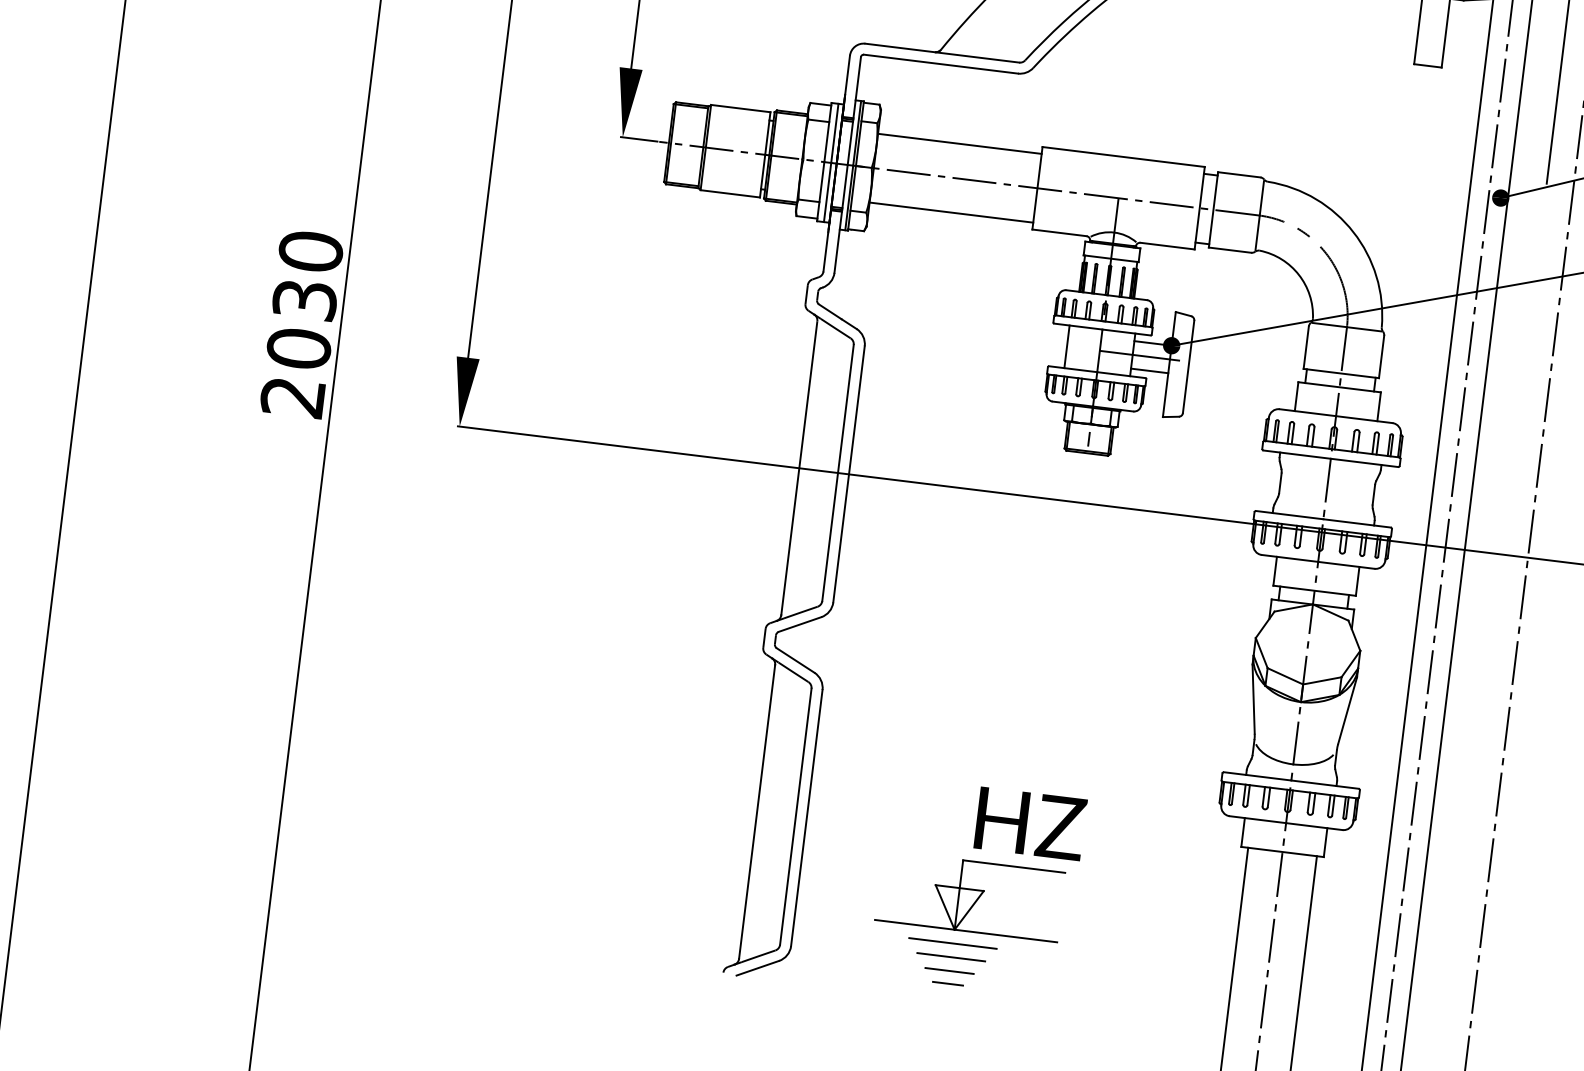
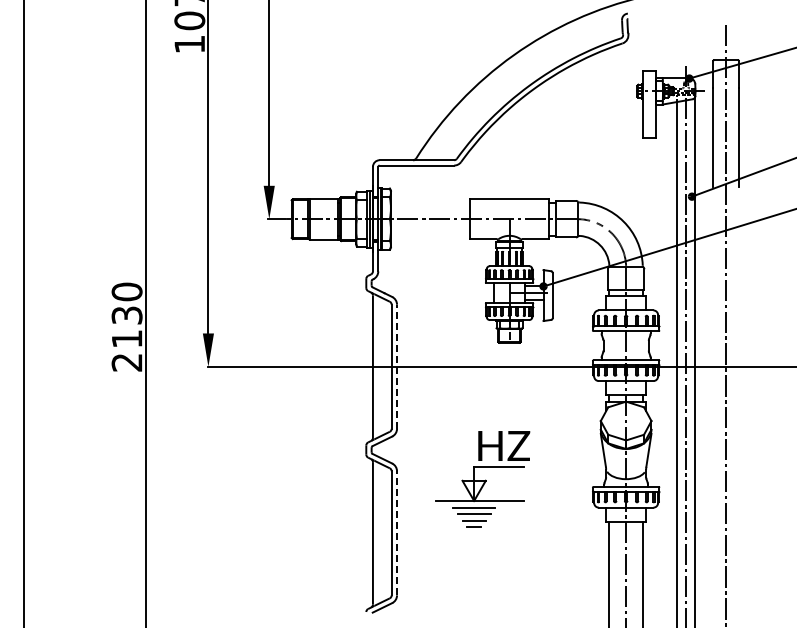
line: (959, 143) -> (430, 202), removed
line: (951, 211) -> (430, 235), removed
text: (297, 347) -> (126, 338), 2030 -> 2130
line: (850, 473) -> (397, 366), solid -> dashed
line: (807, 816) -> (397, 532), solid -> dashed
part: (977, 887) -> (482, 479), moved

